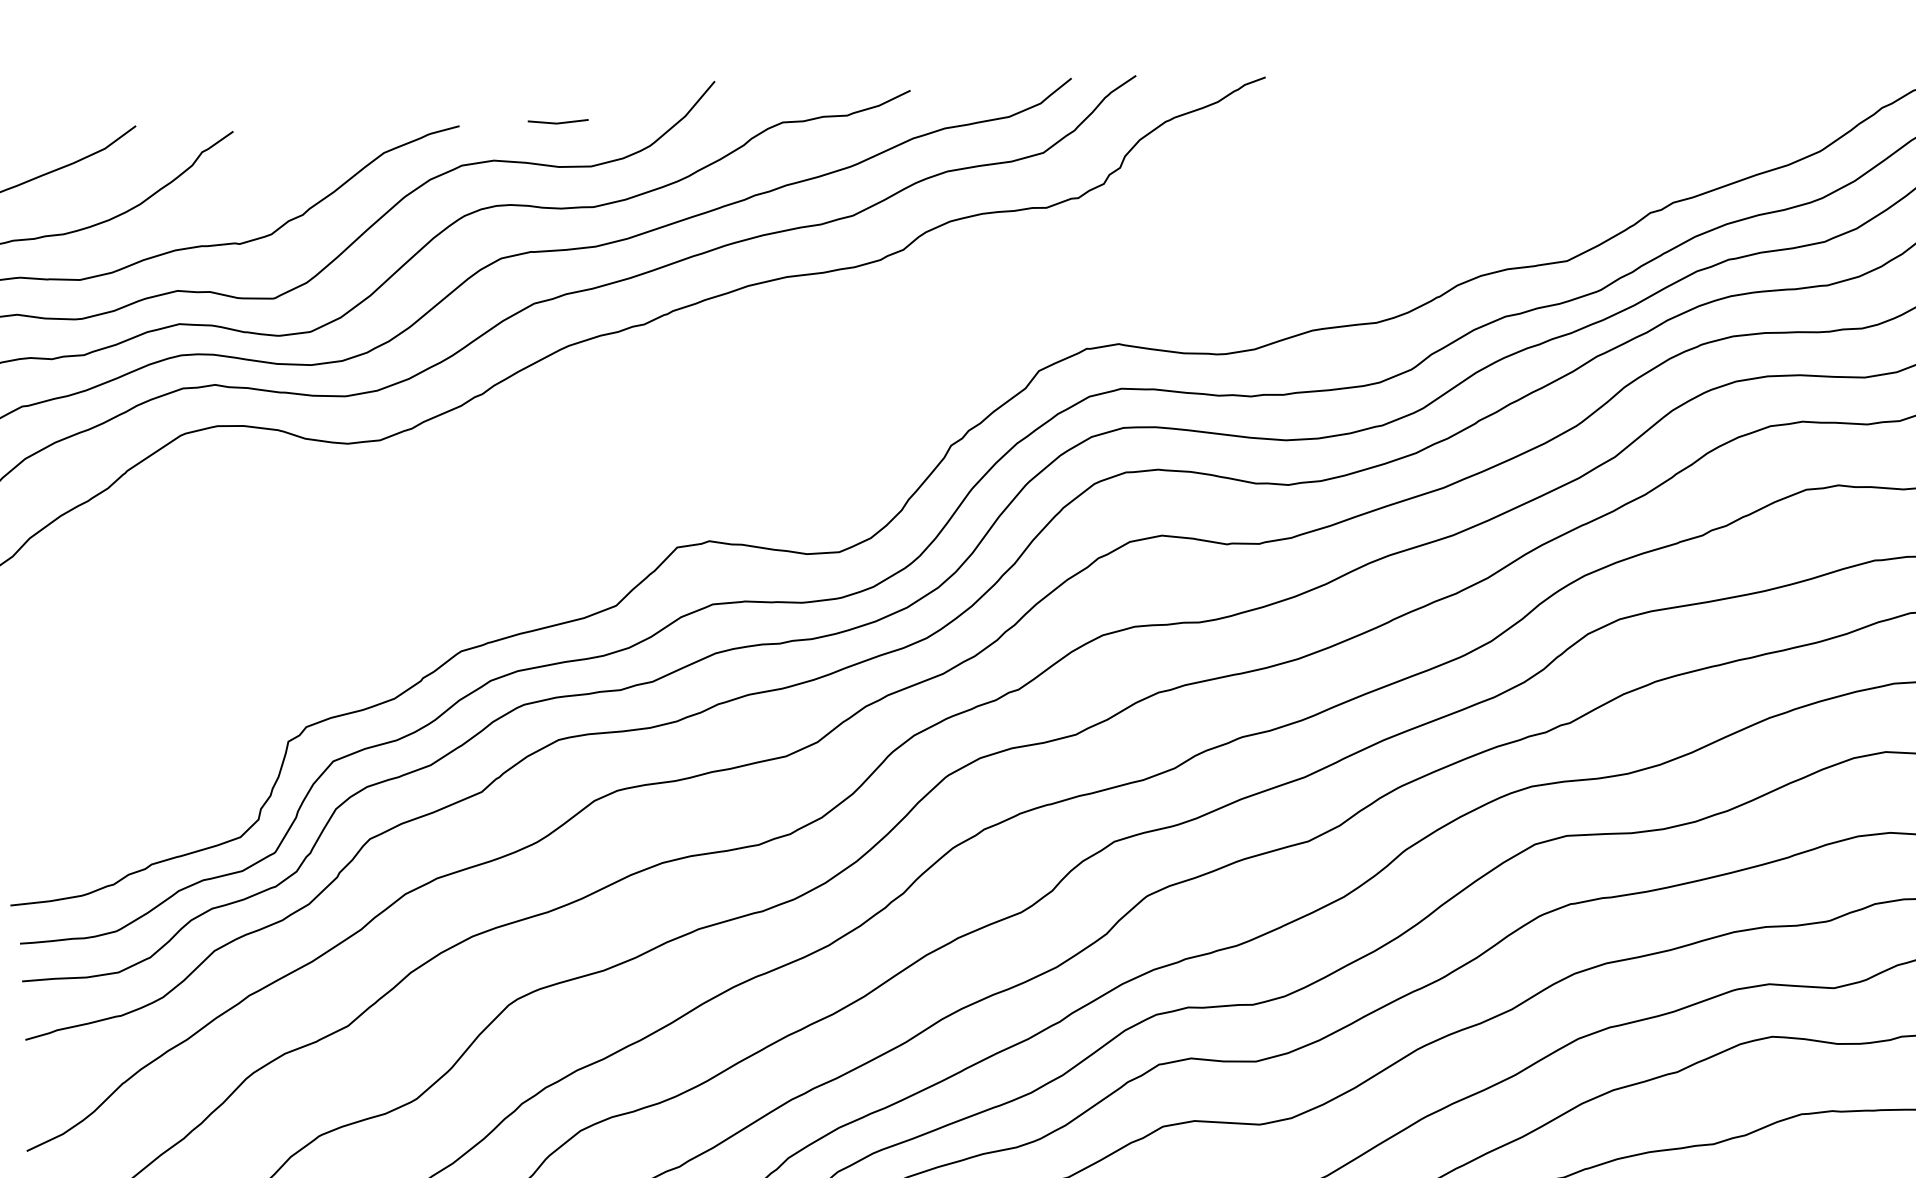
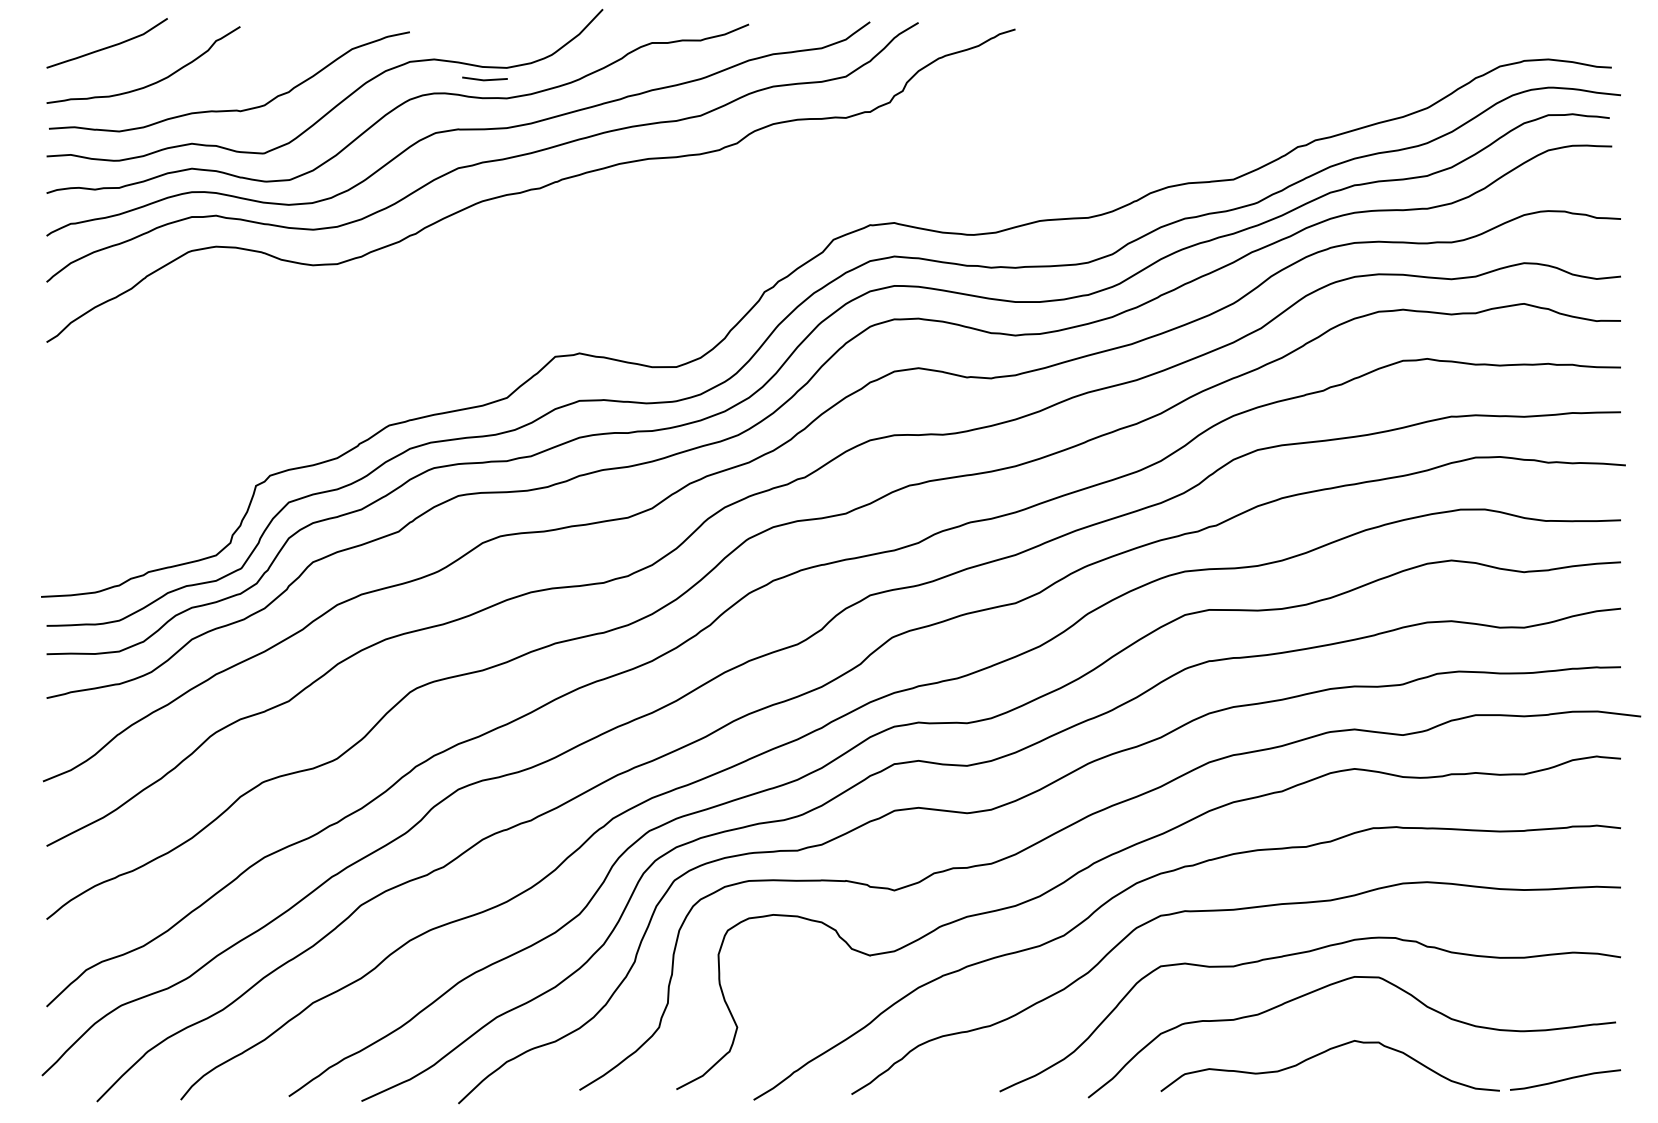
line: (557, 122) -> (484, 79), moved

